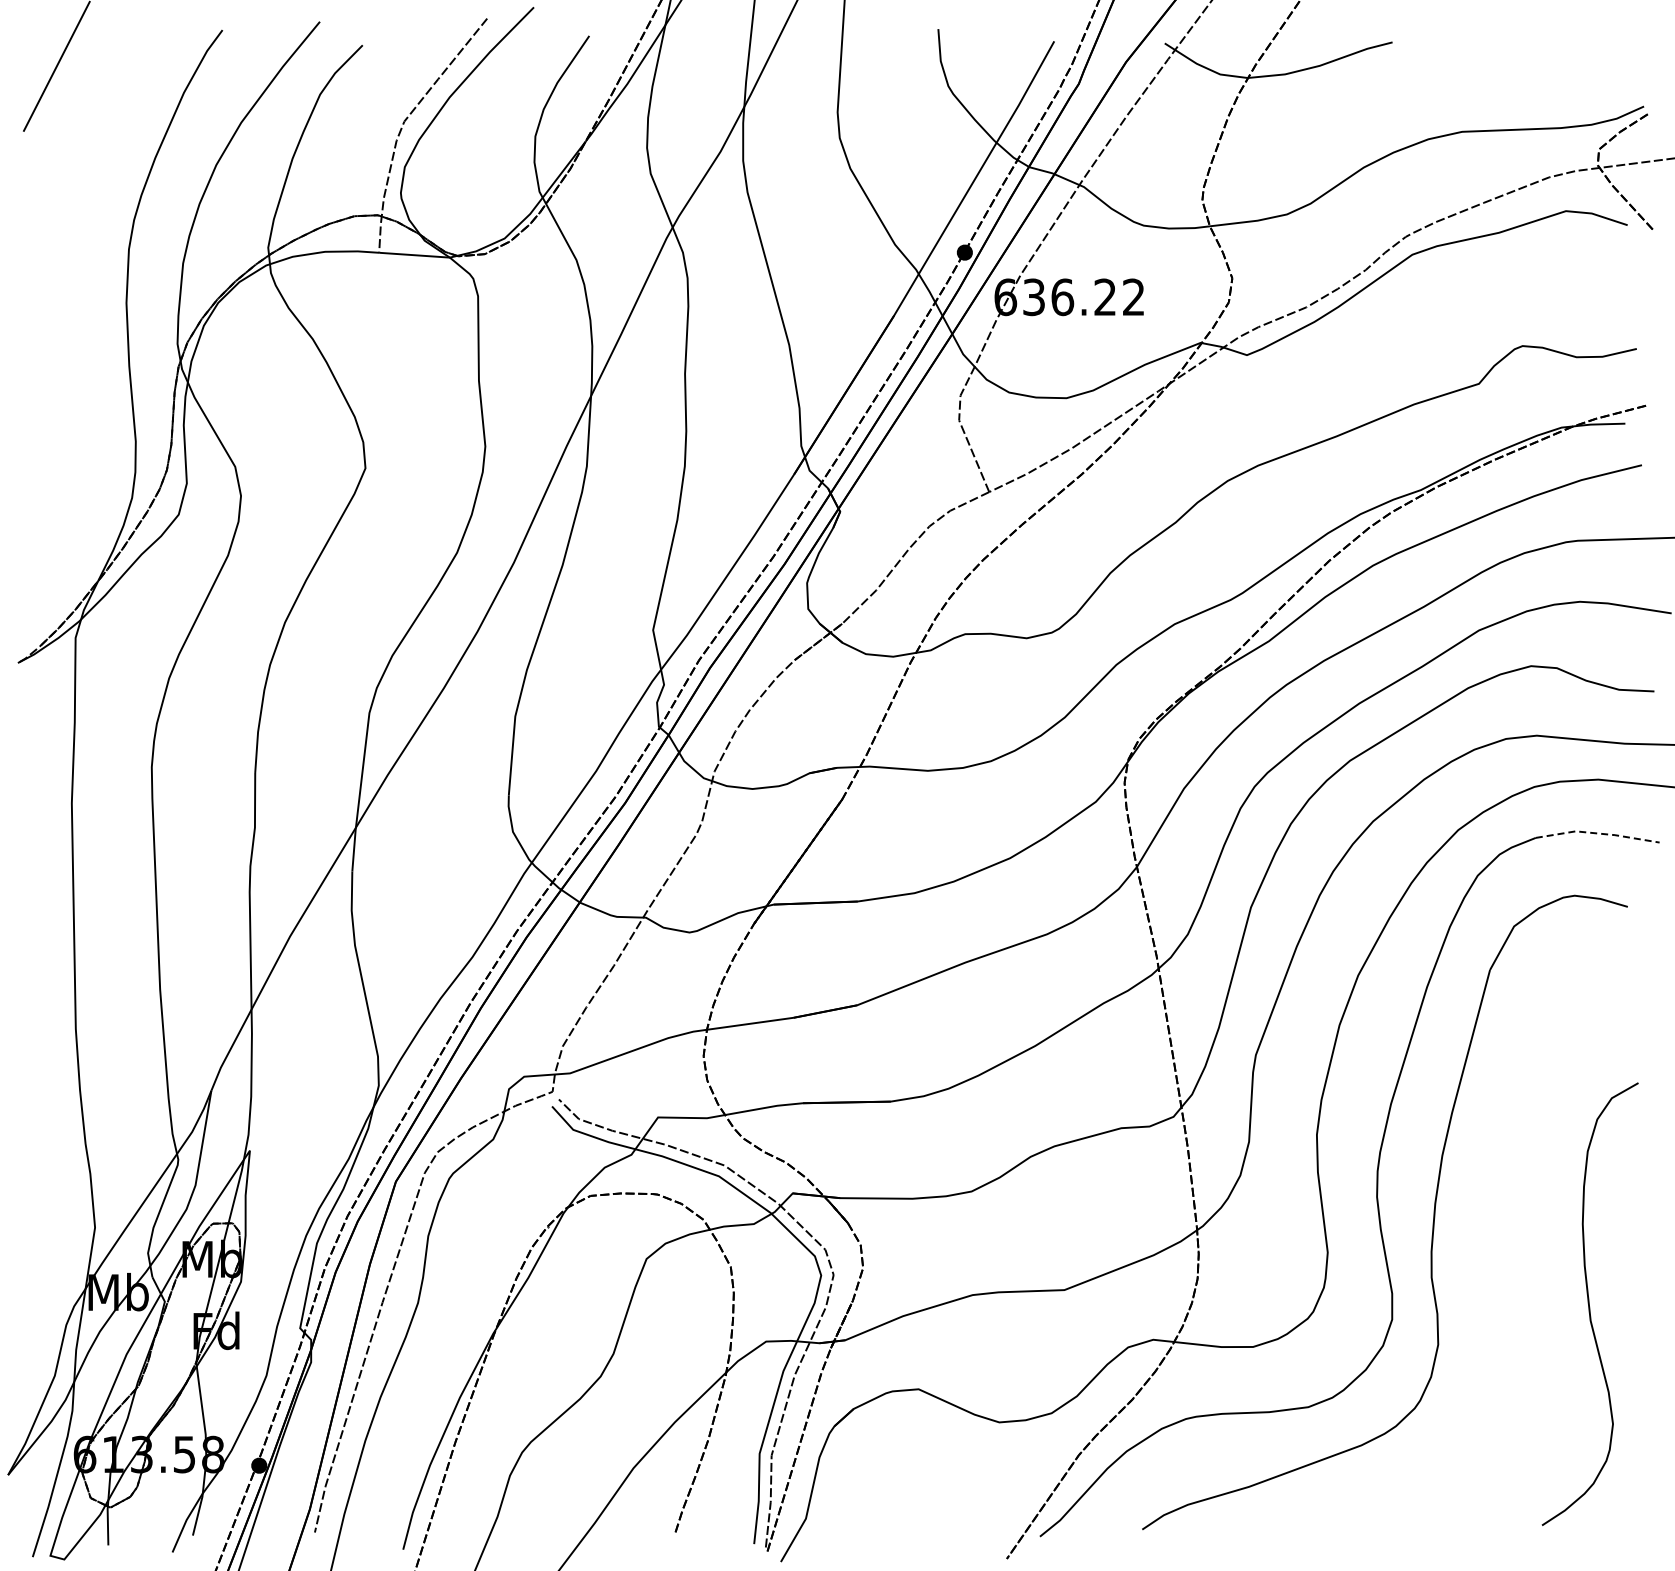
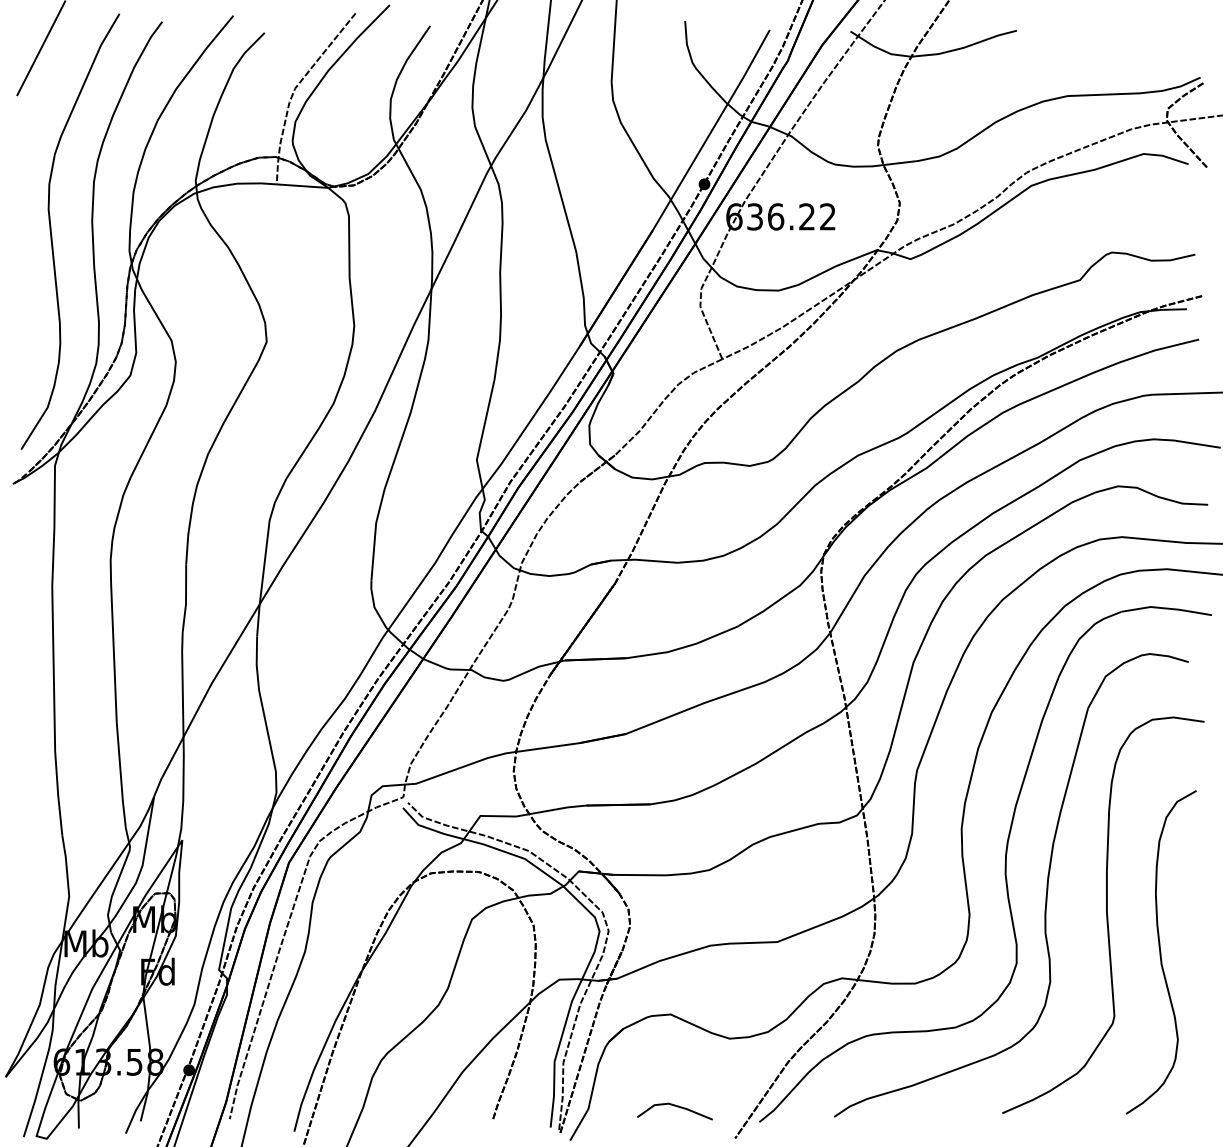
curve: (71, 320) -> (52, 233), added
line: (1598, 833) -> (1167, 608), dashed -> solid
curve: (1515, 1253) -> (1106, 915), added
line: (925, 1515) -> (675, 1106), added

